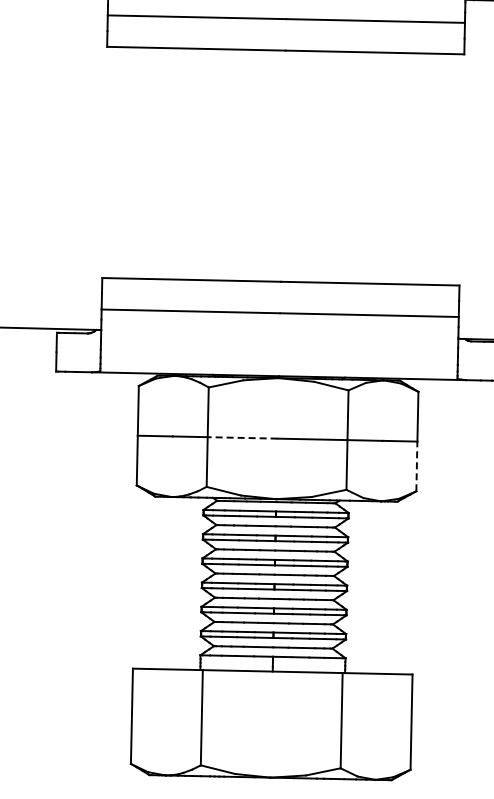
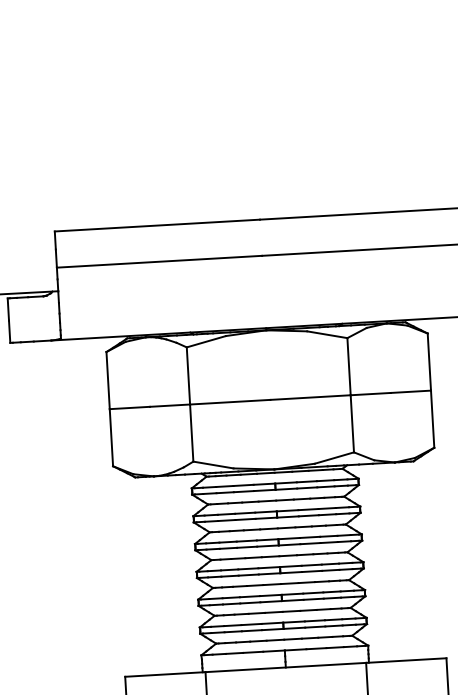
line: (242, 437) -> (230, 401), dashed -> solid
line: (416, 466) -> (432, 419), dashed -> solid

